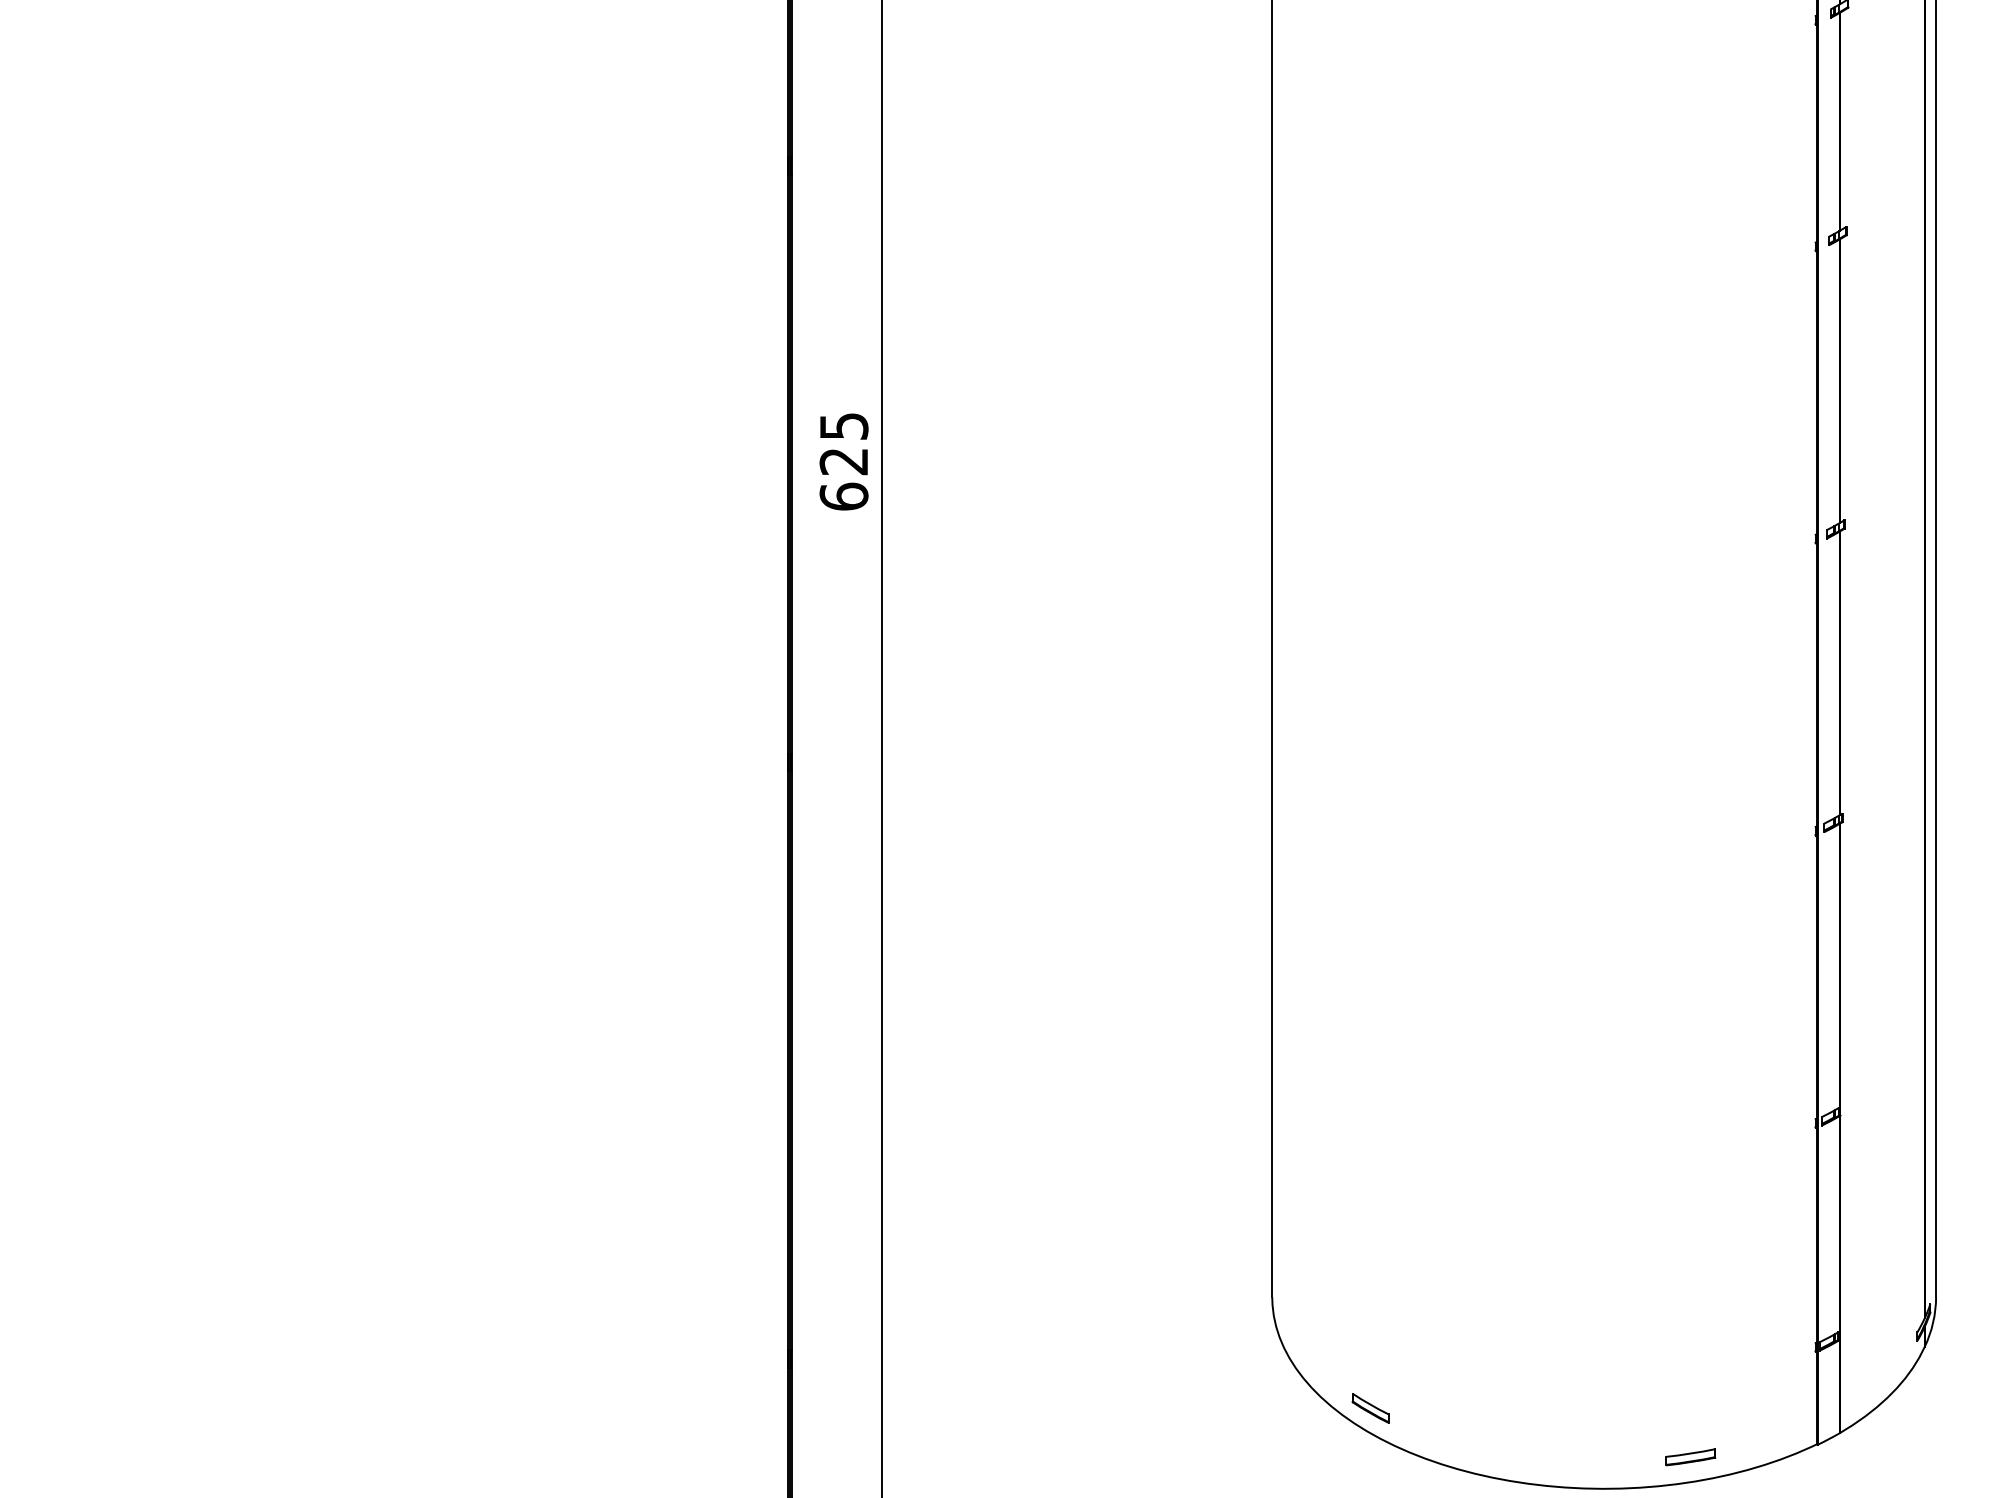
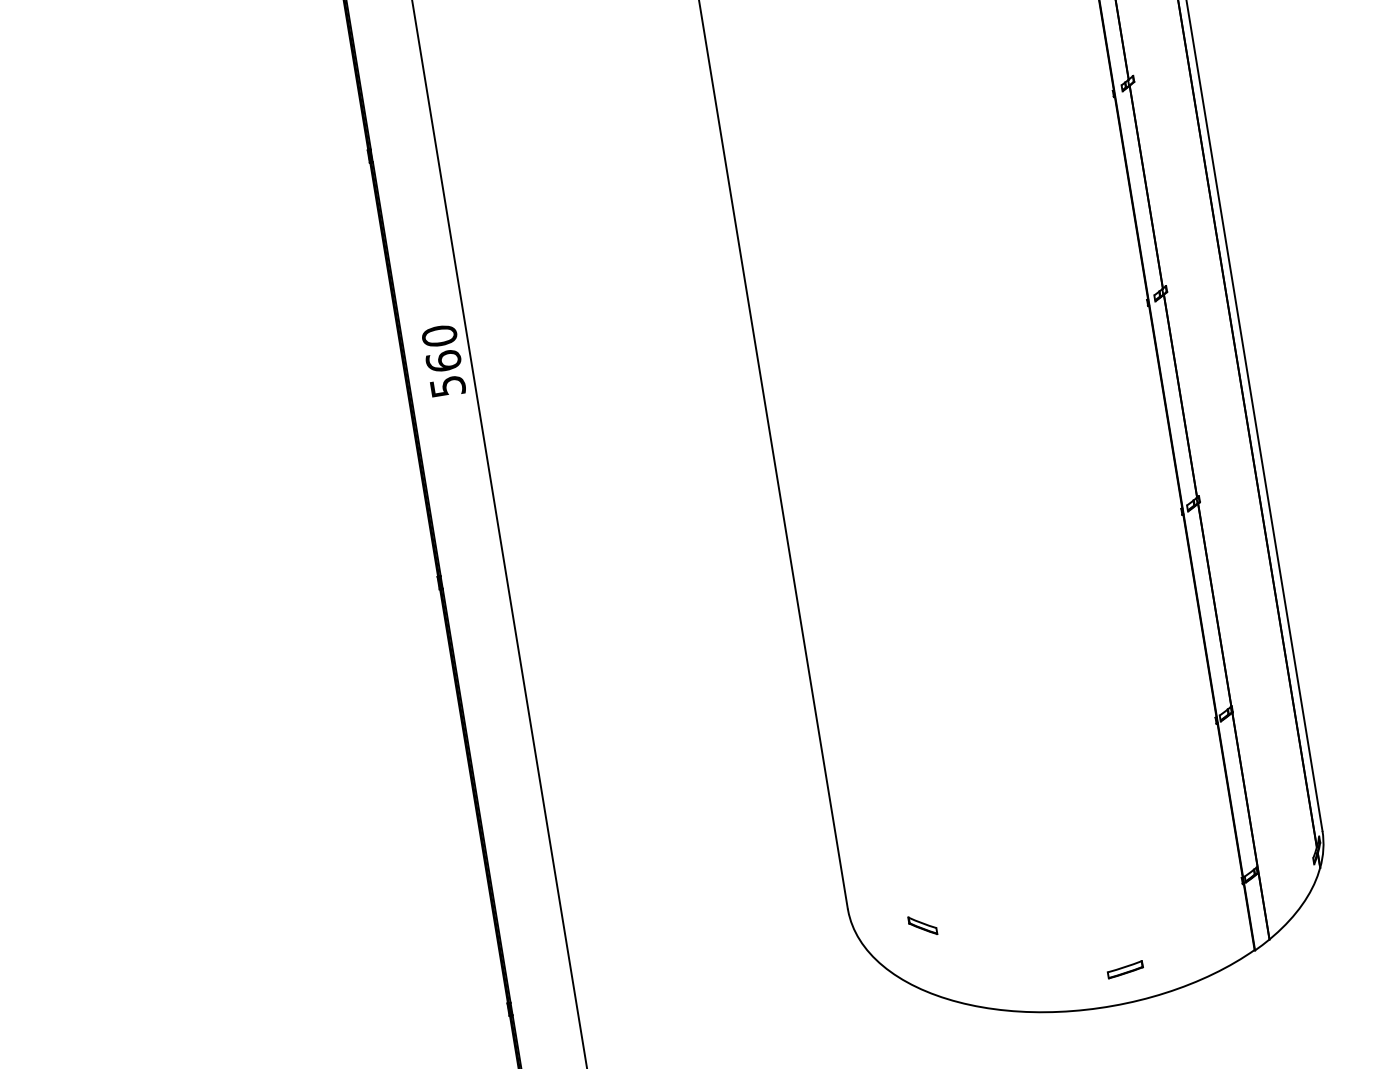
text: (843, 461) -> (443, 361), 625 -> 560
part: (1370, 1408) -> (922, 926), moved
part: (1690, 1457) -> (1125, 969), moved

